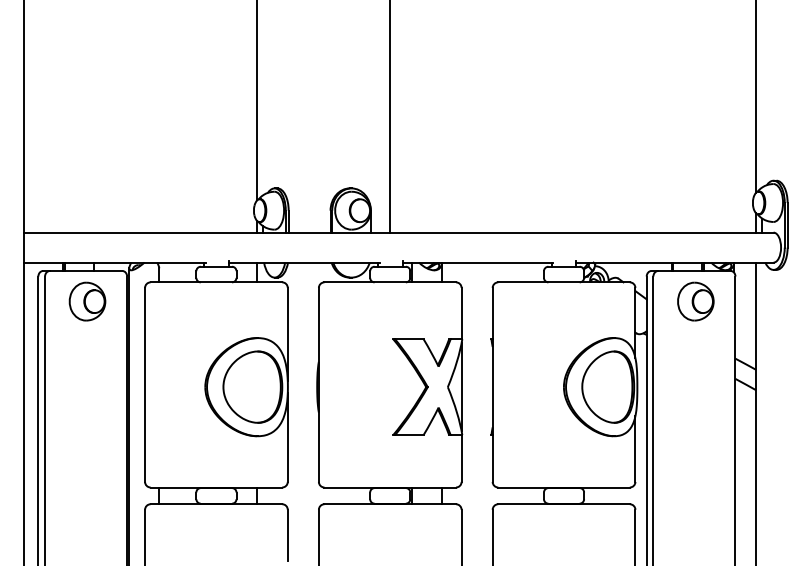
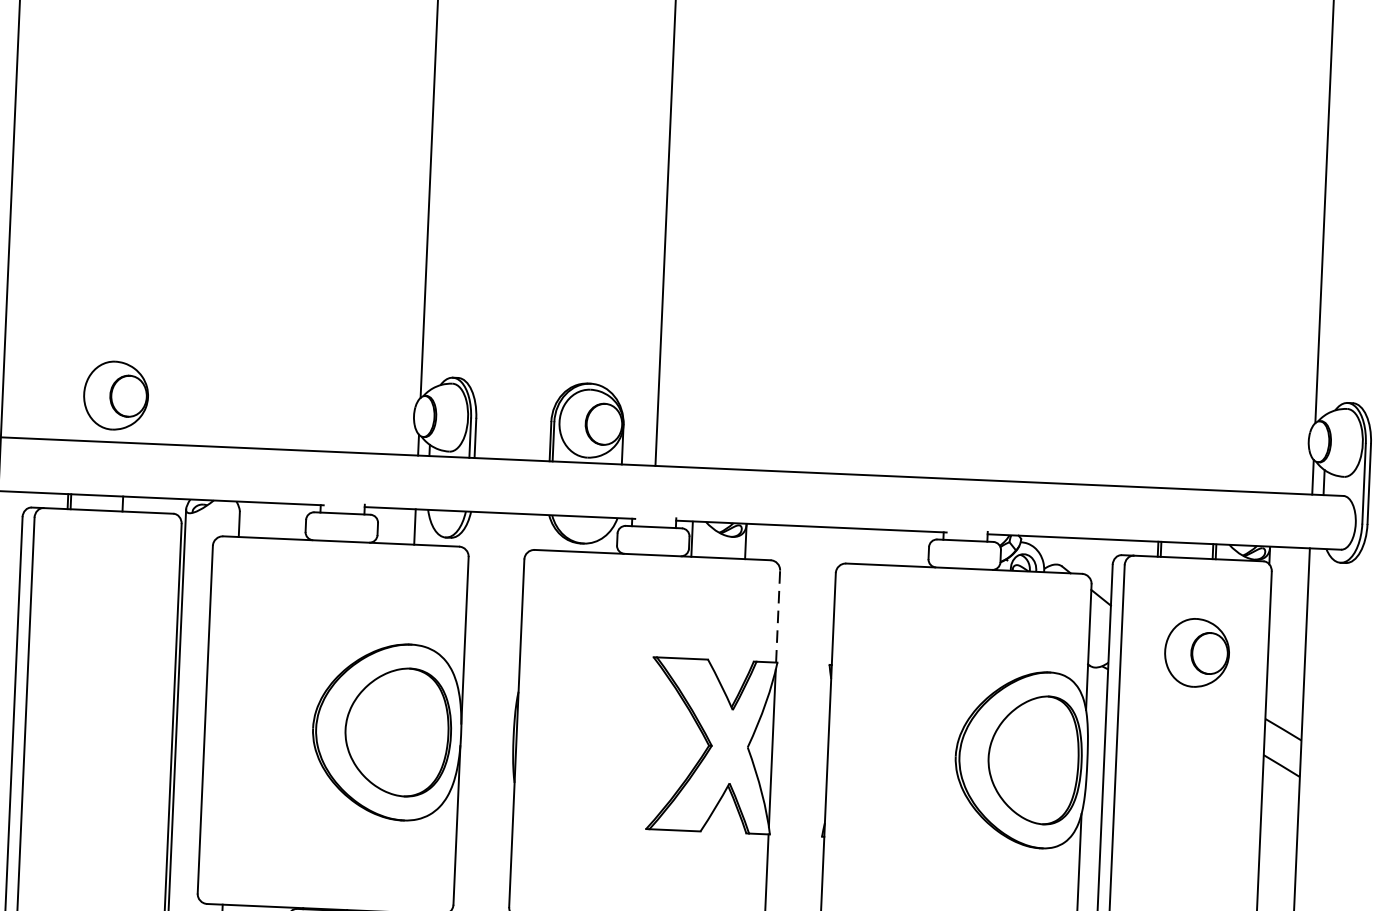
part: (87, 301) -> (116, 395), moved
part: (695, 301) -> (1196, 652), moved
line: (461, 313) -> (777, 616), solid -> dashed

